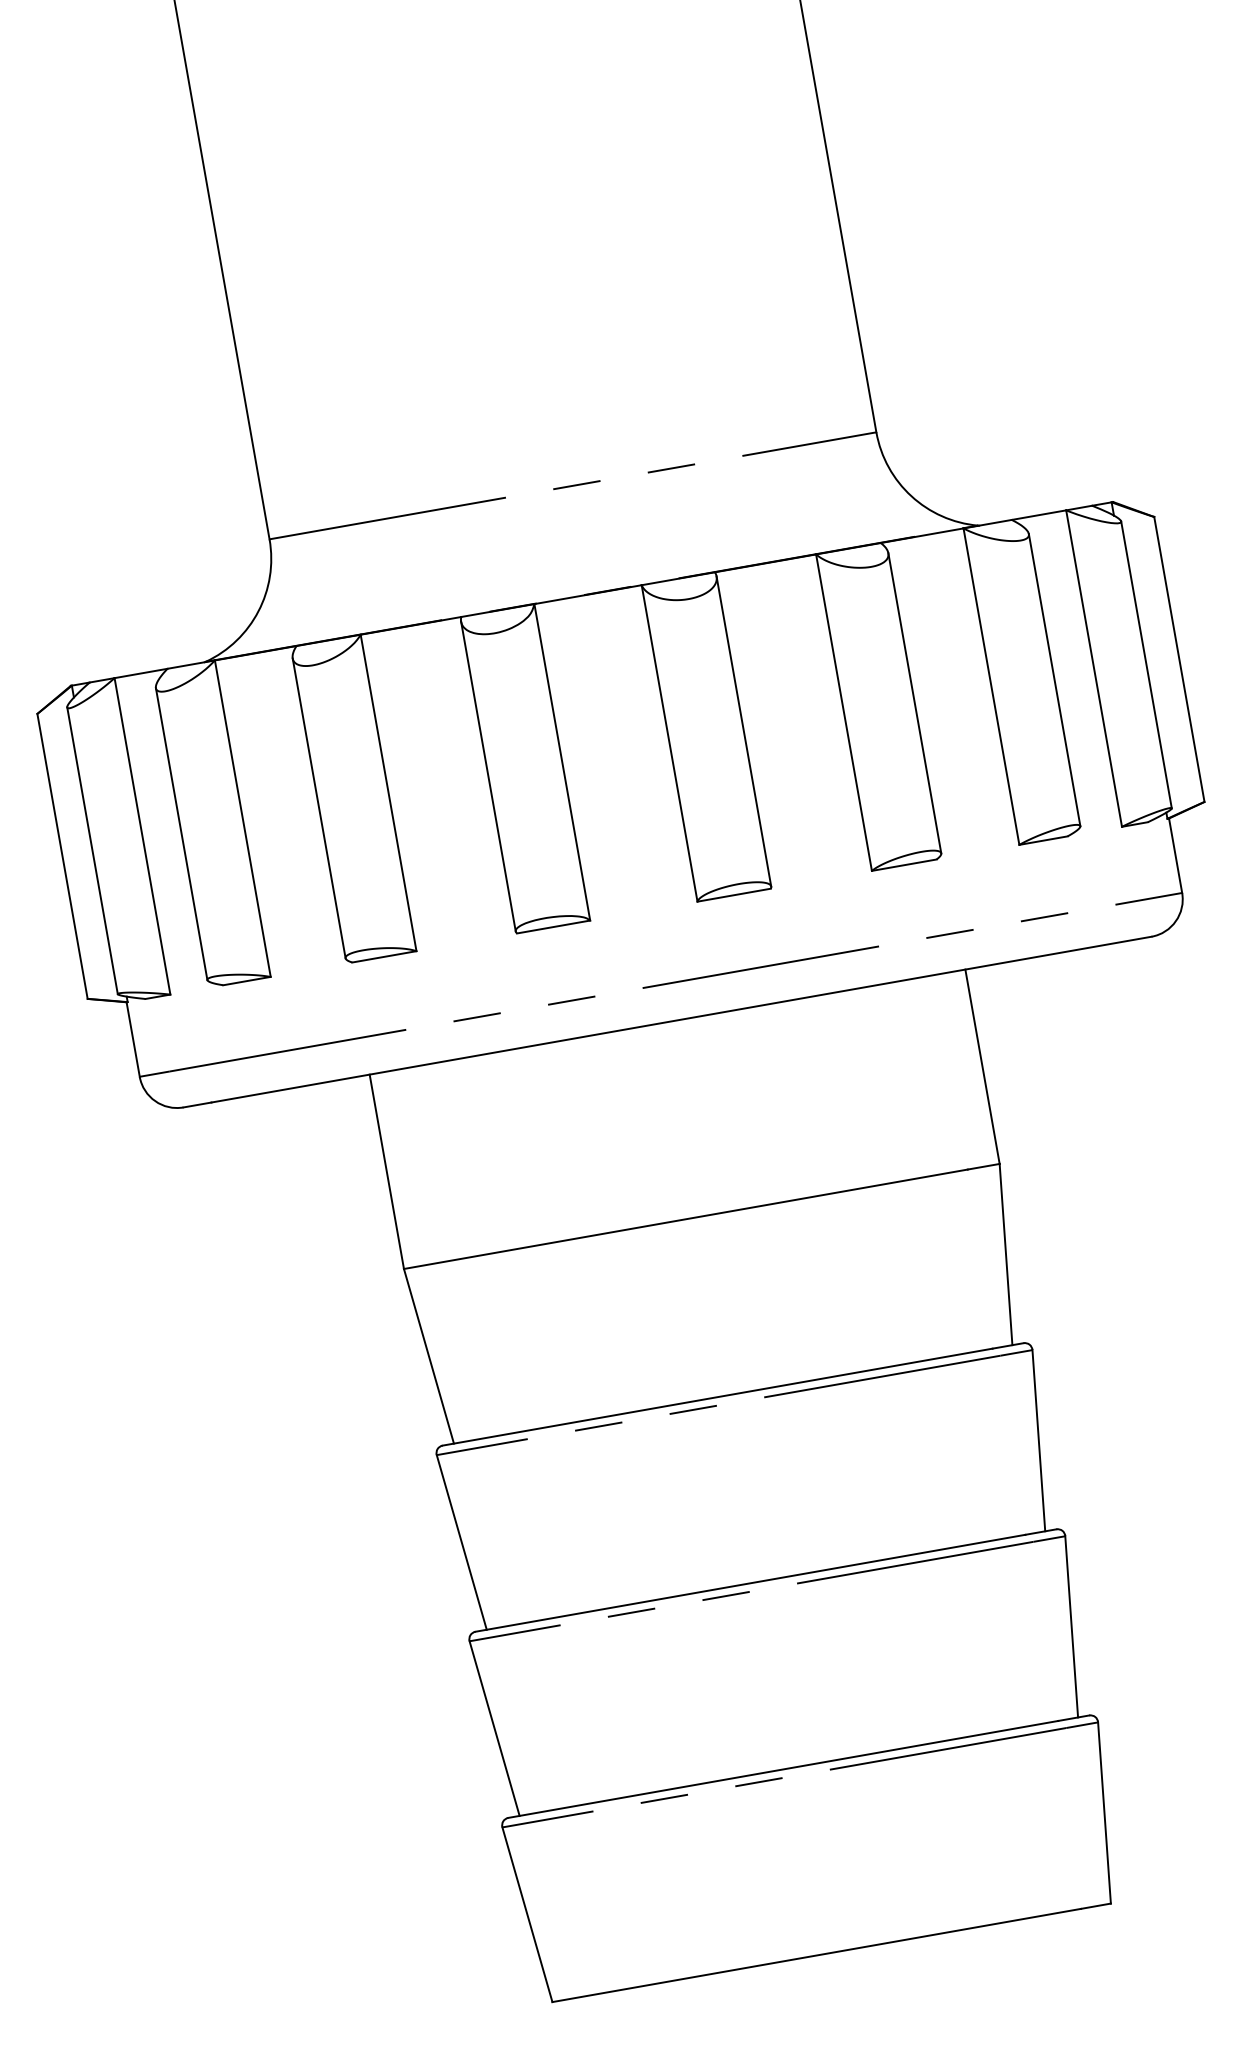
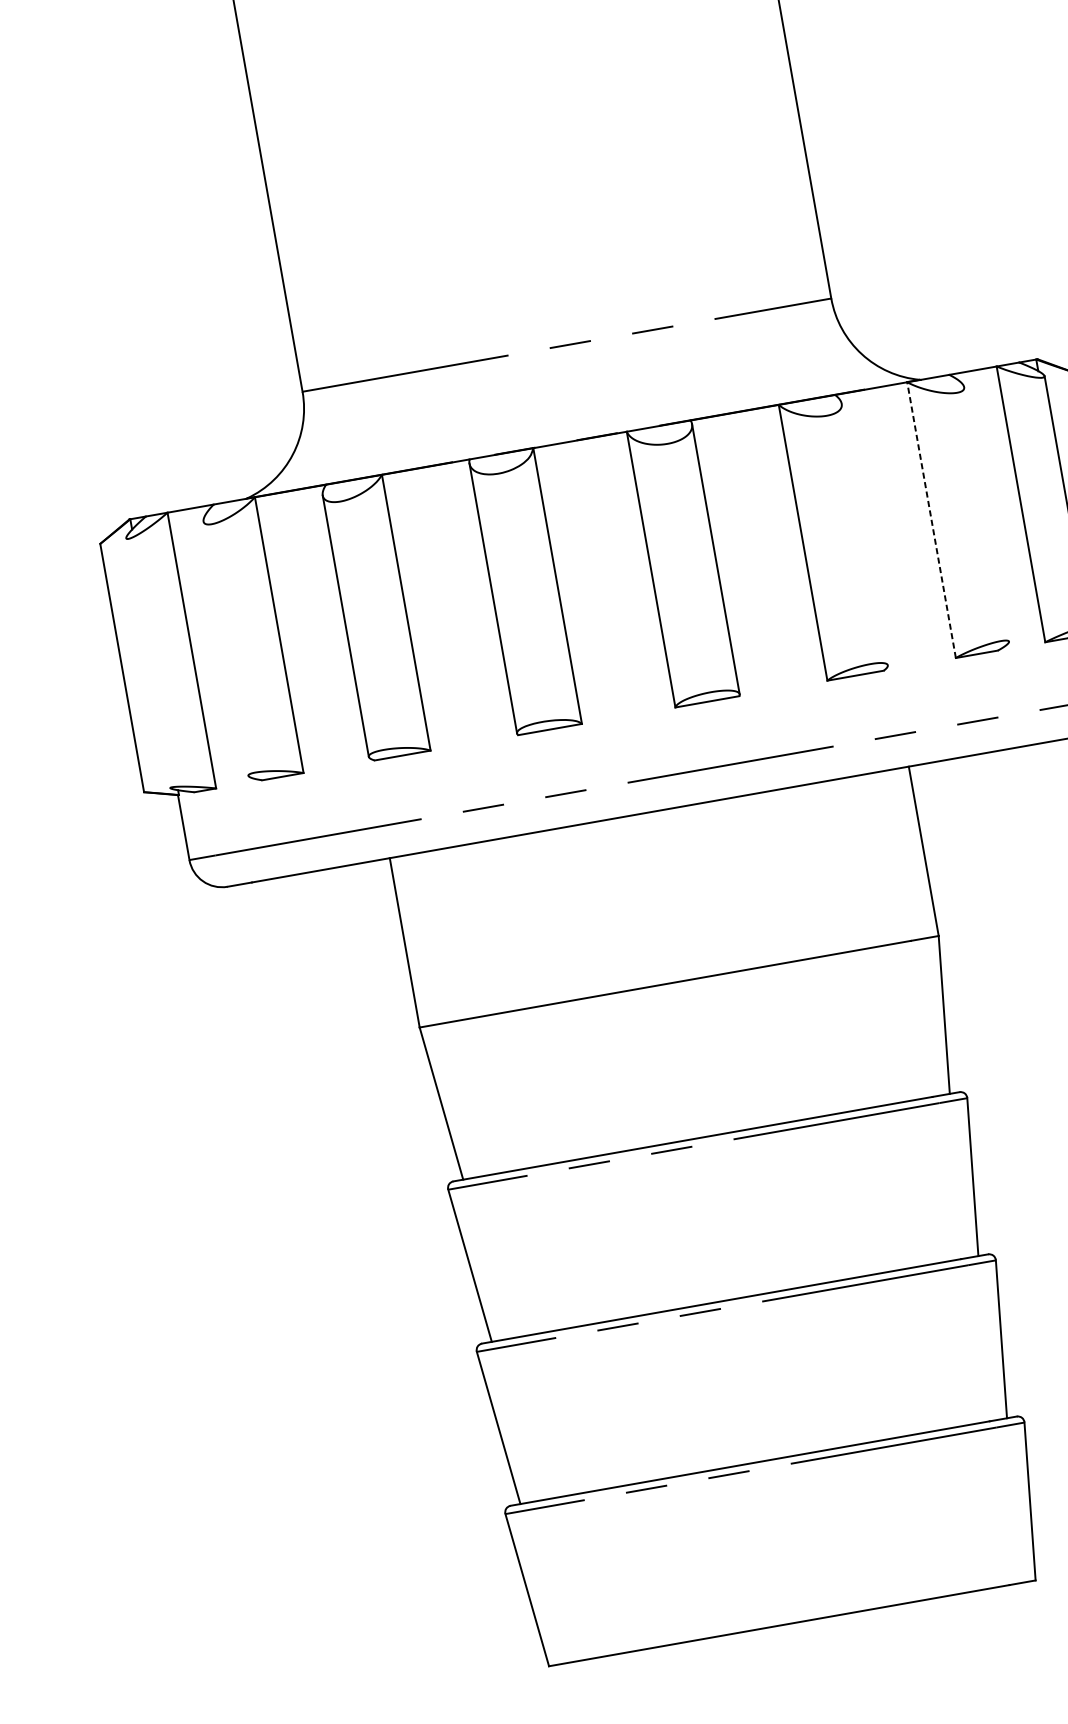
line: (1054, 680) -> (986, 514), removed
line: (991, 686) -> (931, 519), solid -> dashed
line: (914, 703) -> (864, 534), removed
line: (181, 834) -> (225, 648), removed
line: (92, 850) -> (148, 662), removed

